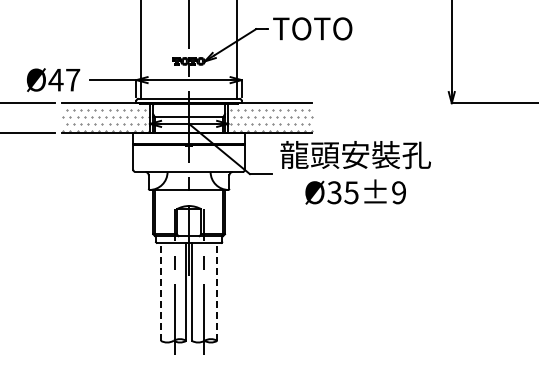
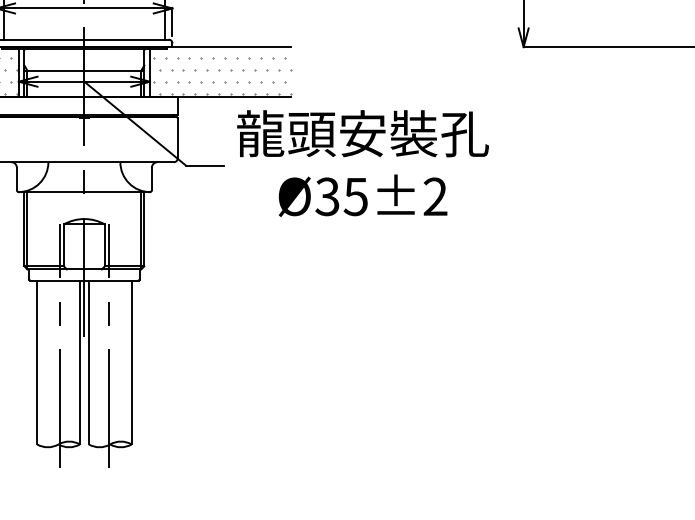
text: (399, 192) -> (436, 196), 35±9 -> 35±2
line: (160, 291) -> (36, 361), dashed -> solid
line: (217, 291) -> (131, 361), dashed -> solid

